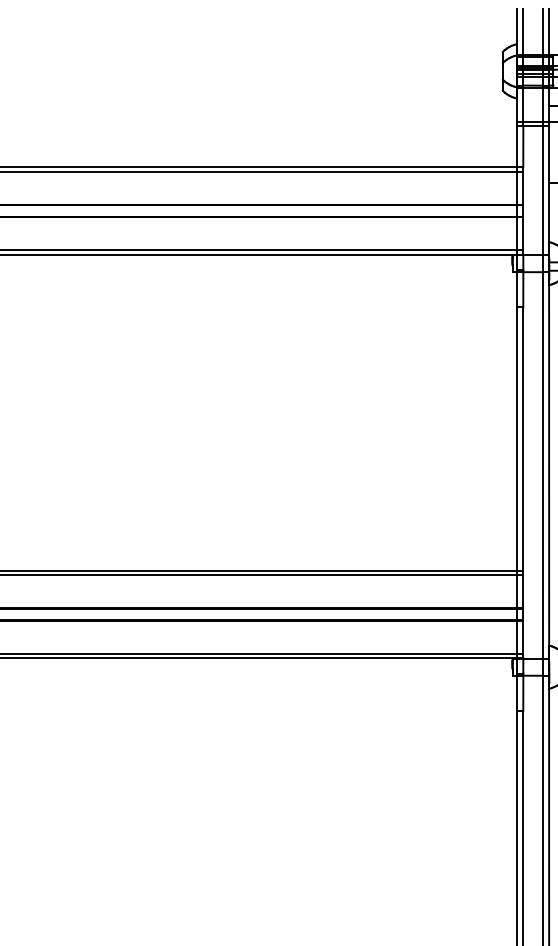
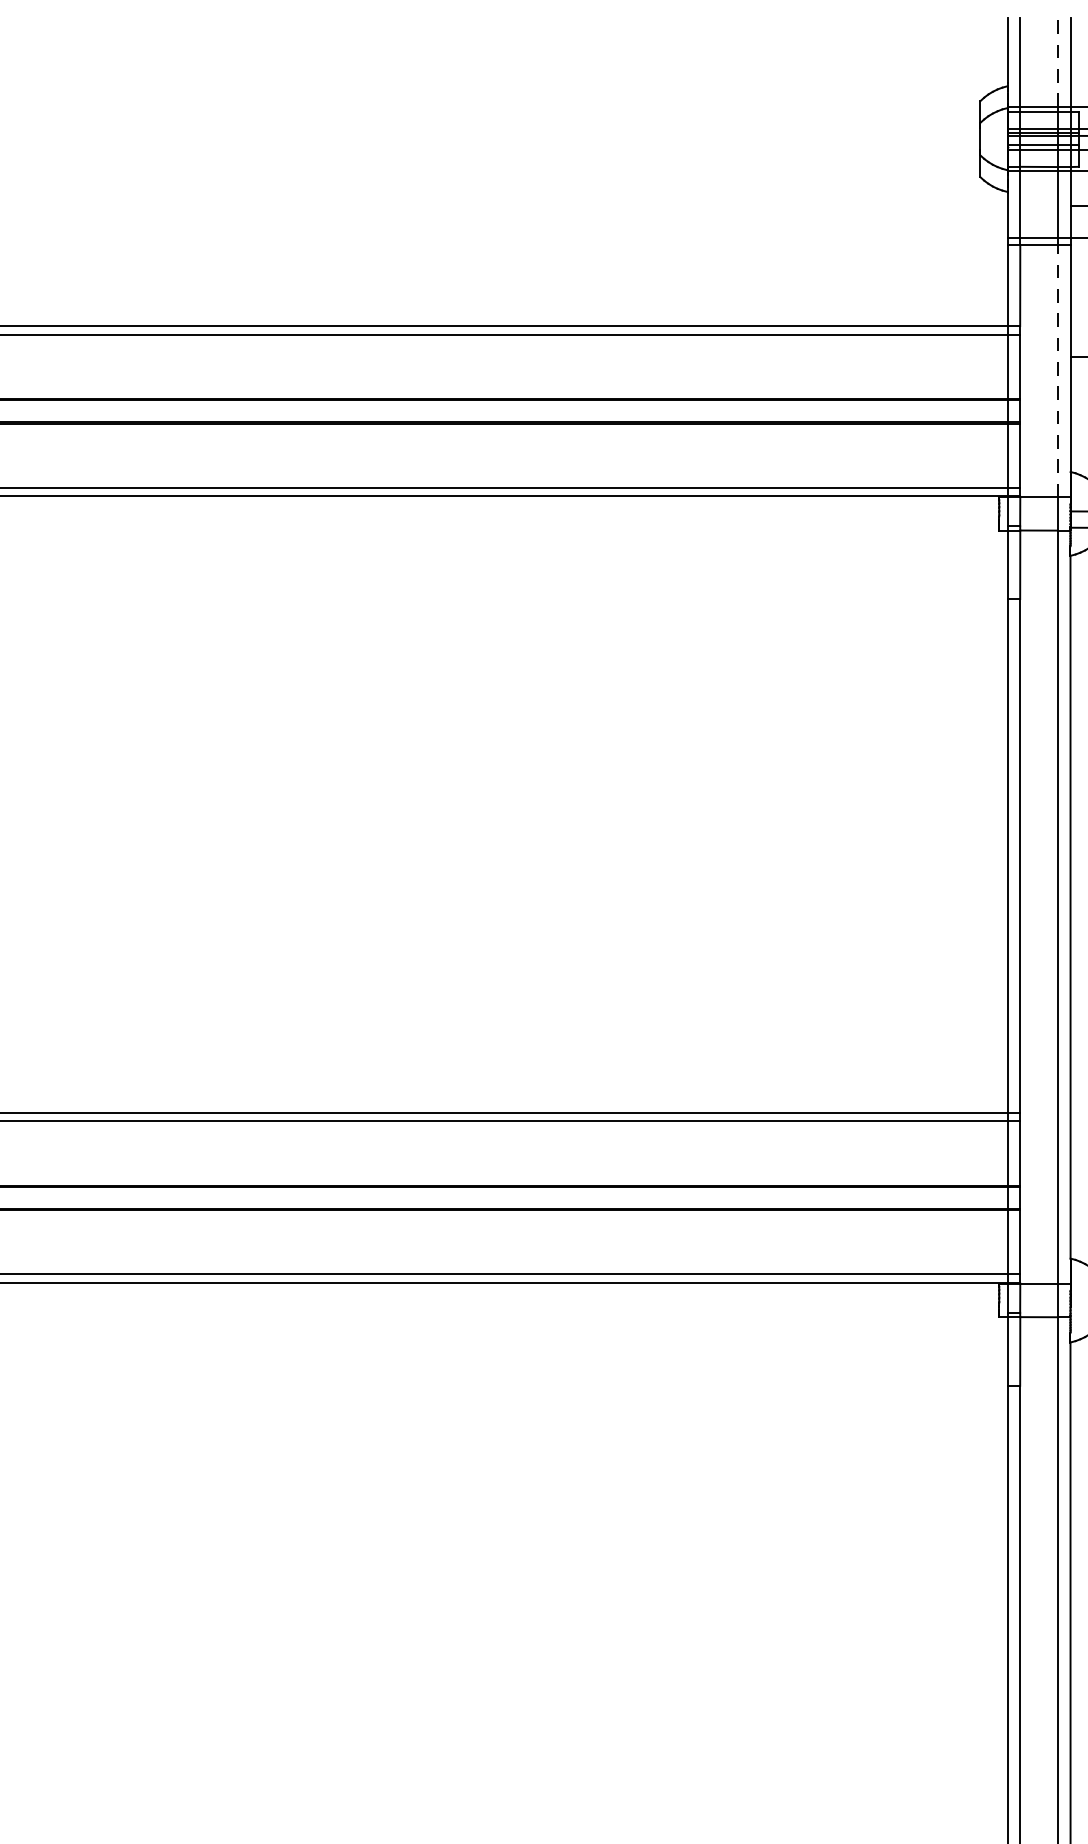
line: (542, 32) -> (1057, 63), solid -> dashed
line: (542, 190) -> (1057, 371), solid -> dashed

